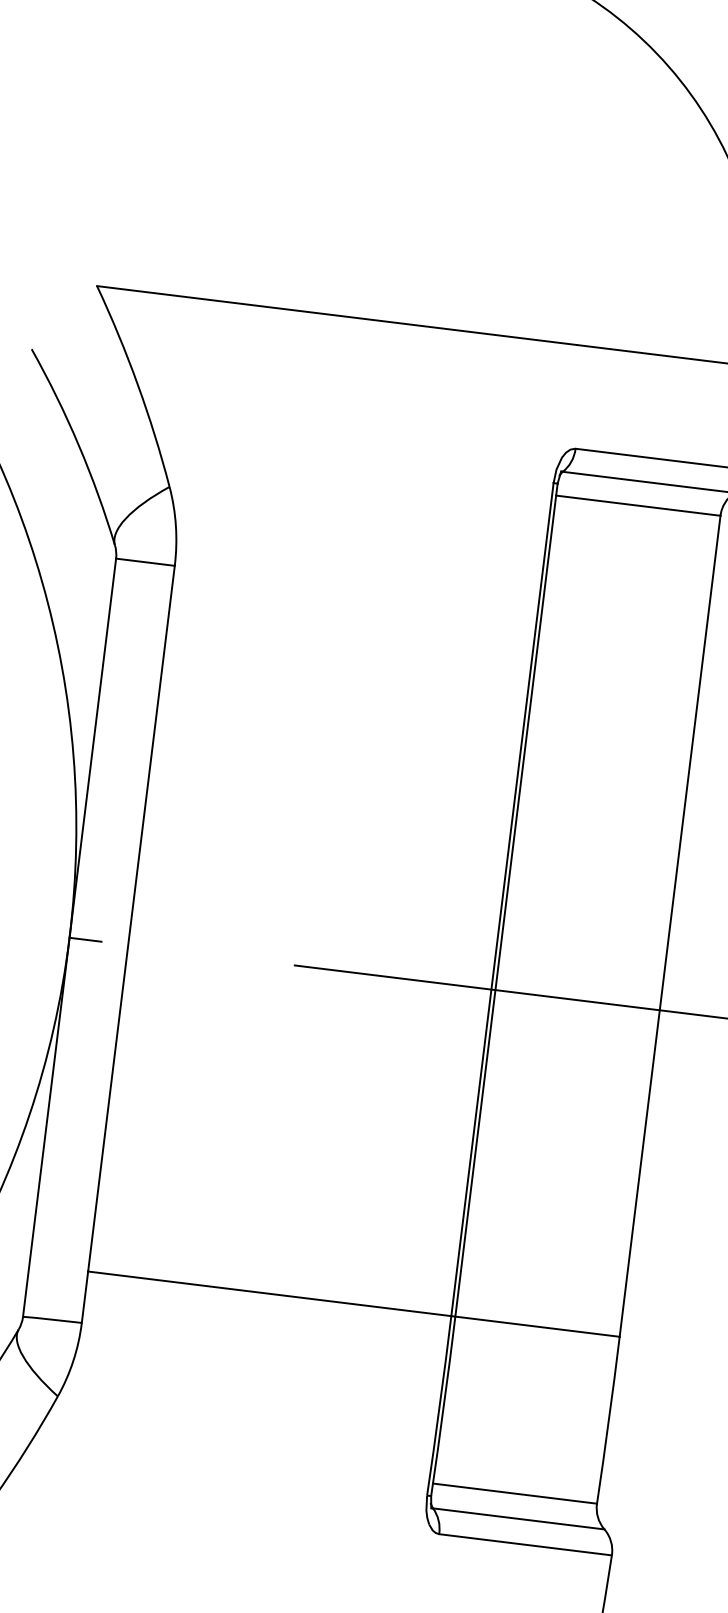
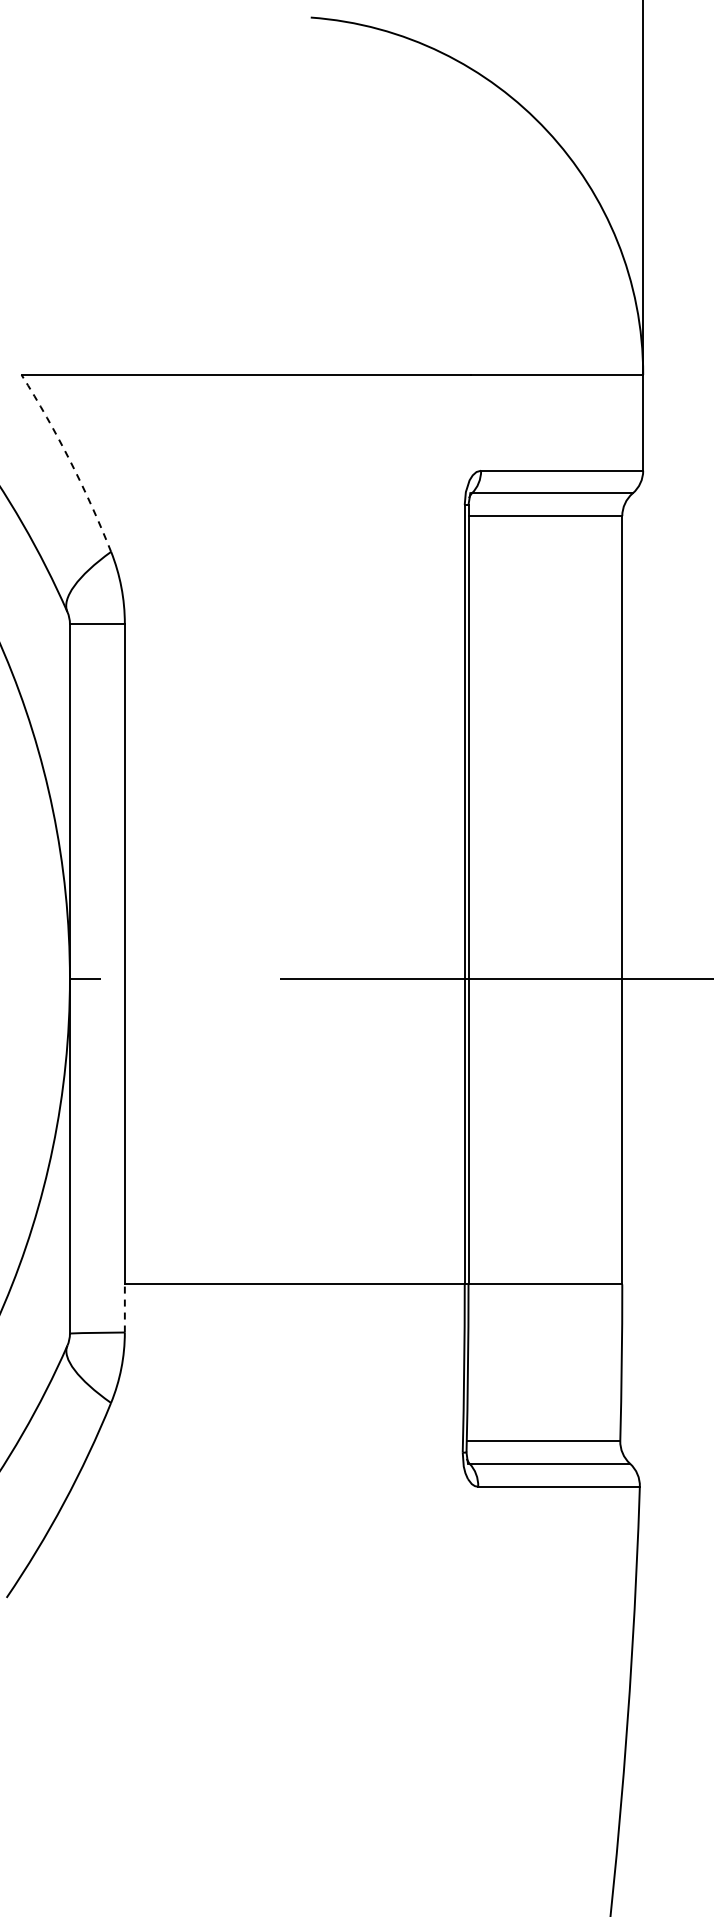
arc: (138, 385) -> (70, 461), solid -> dashed
line: (84, 1296) -> (124, 1307), solid -> dashed

